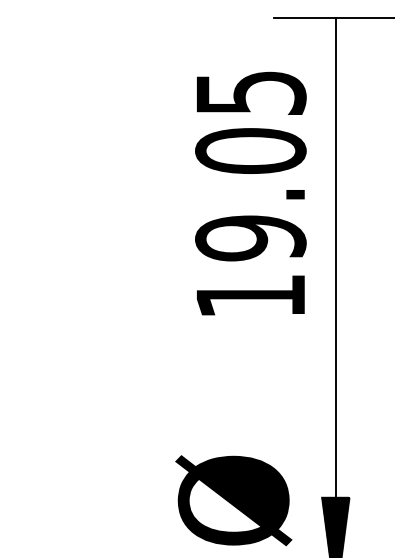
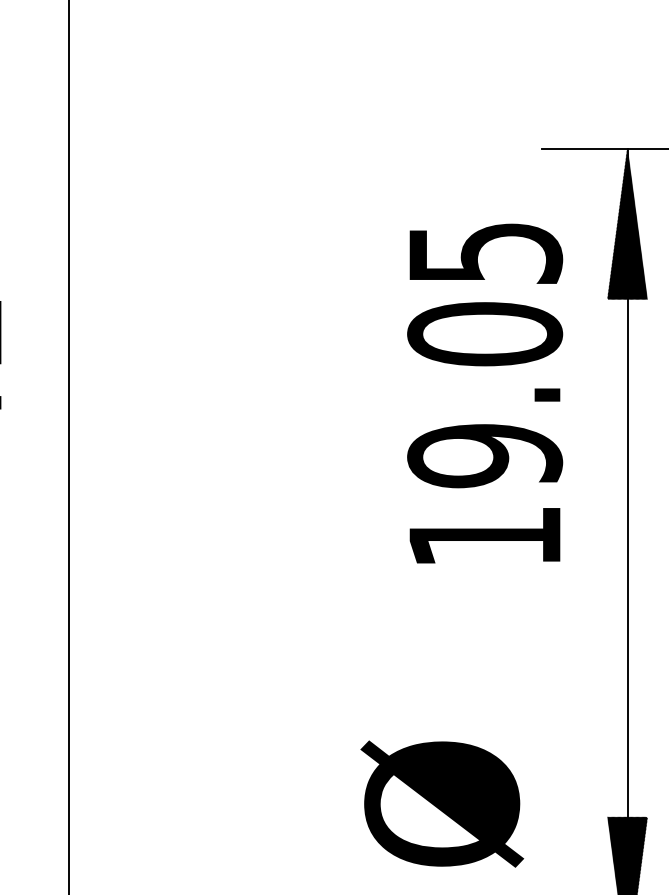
hatch: (335, 72) -> (627, 224), added
text: (251, 193) -> (485, 393), moved
text: (233, 500) -> (442, 803), moved

